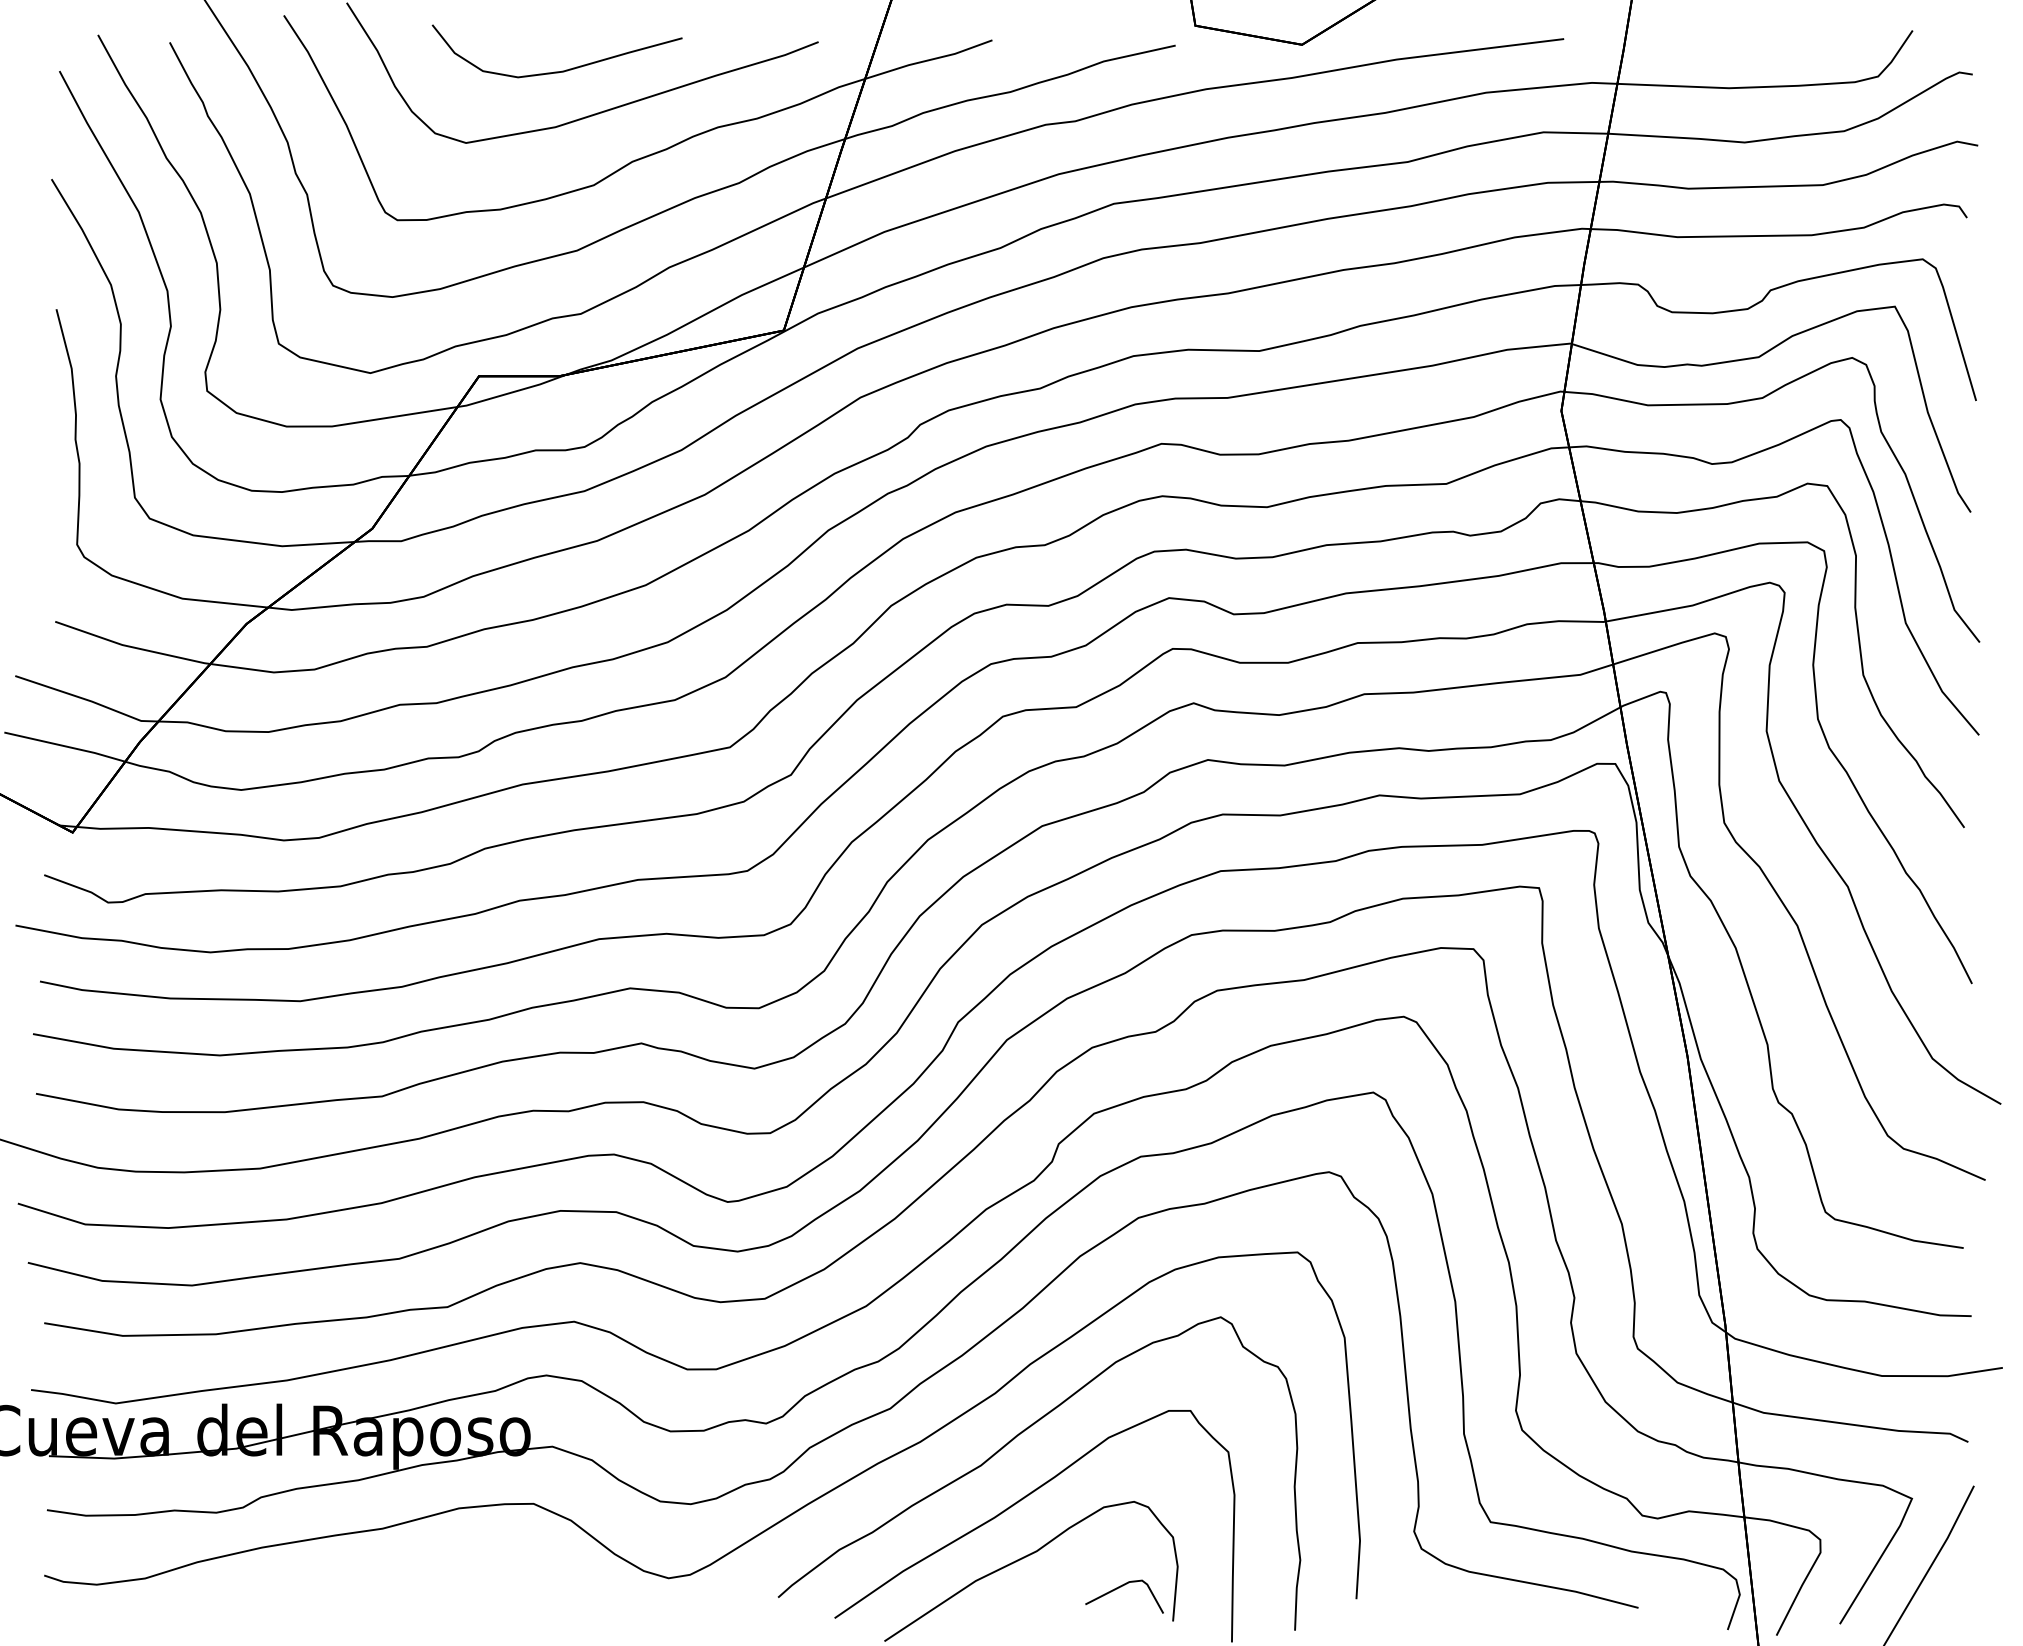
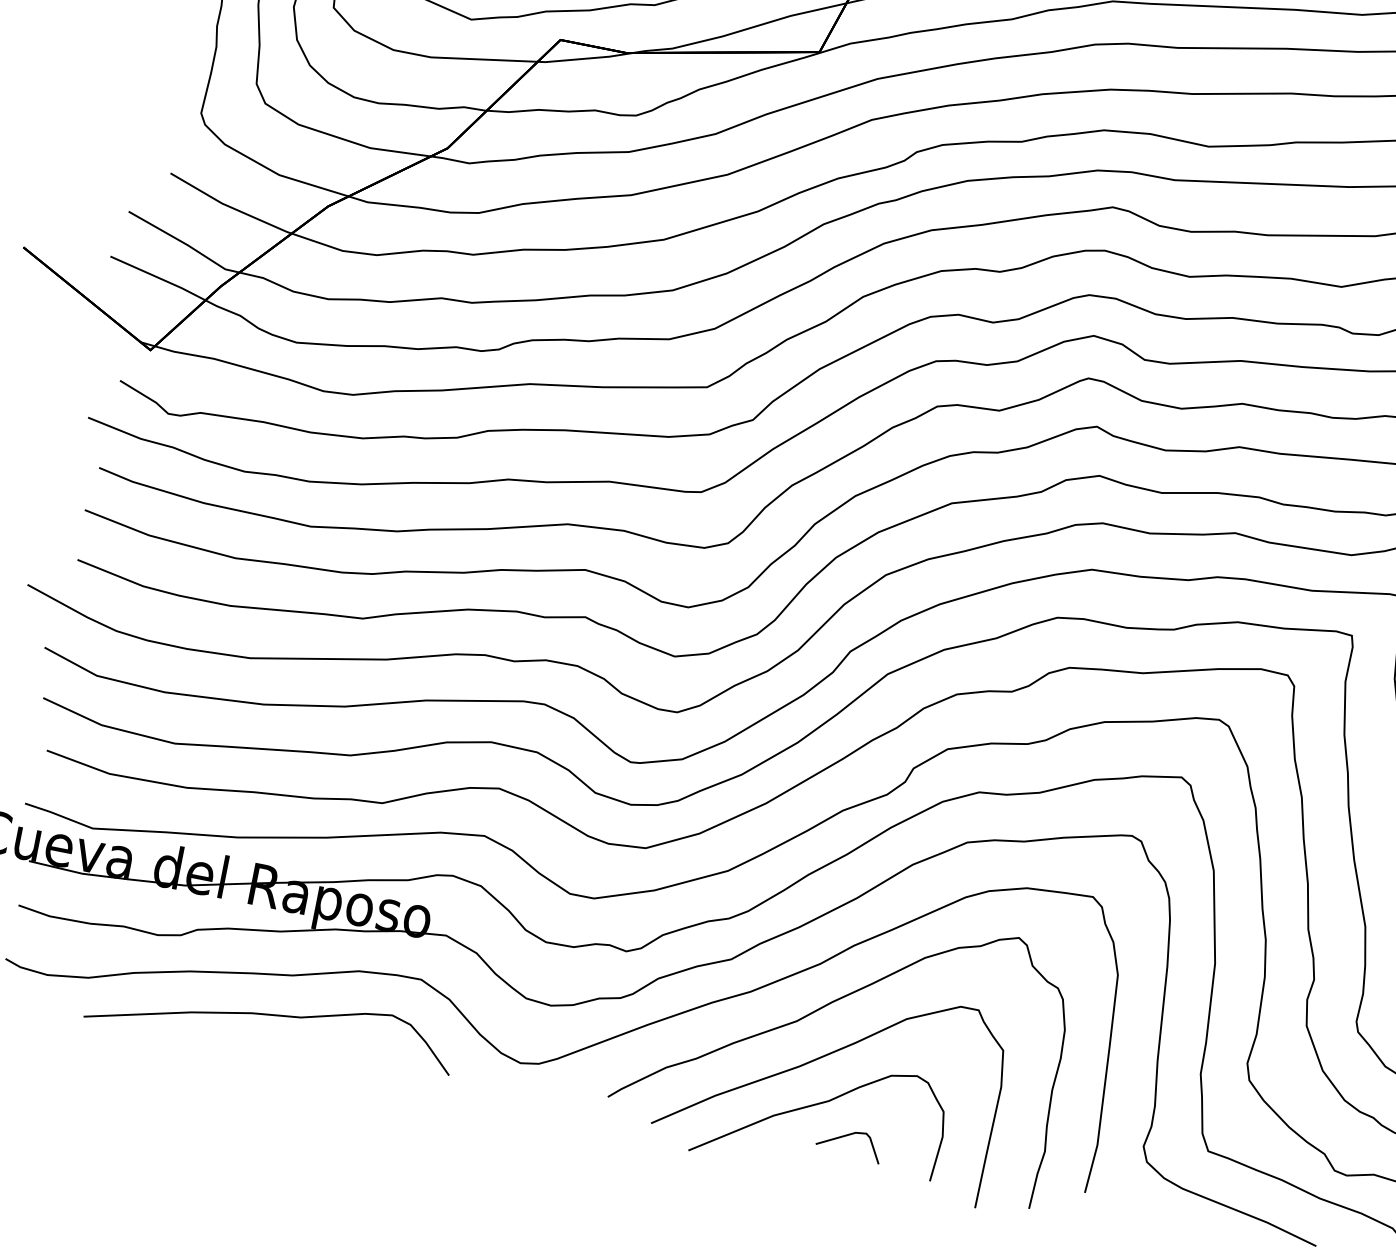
curve: (368, 1580) -> (272, 1015), added
line: (1119, 1588) -> (846, 1136), moved

